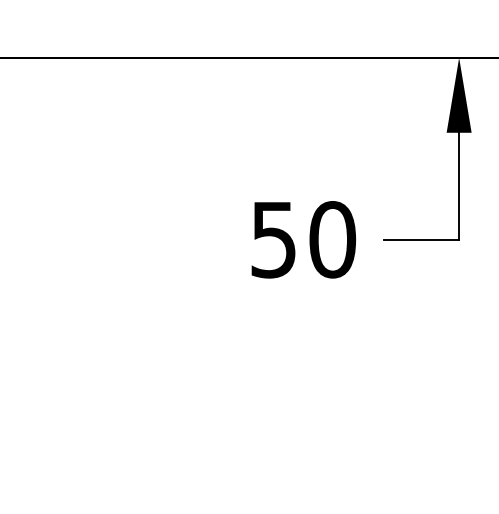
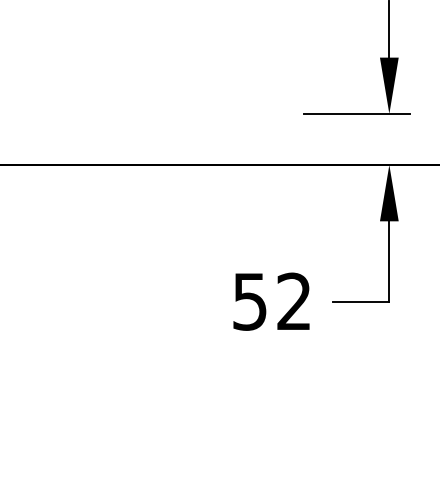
text: (332, 239) -> (294, 301), 50 -> 52

